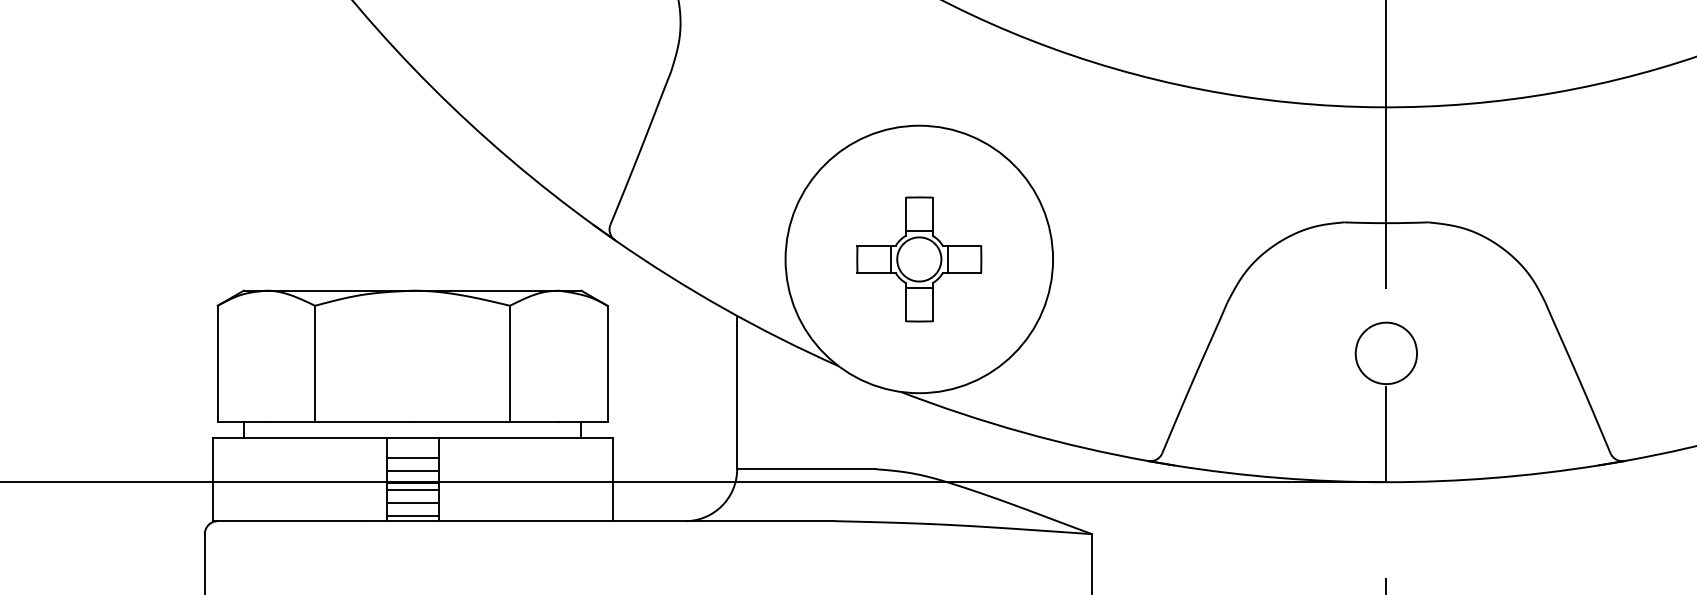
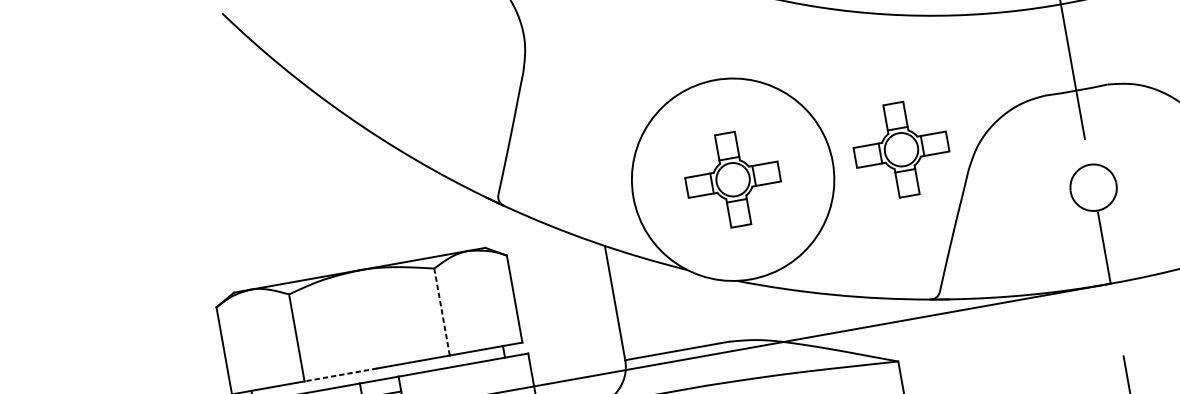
part: (1145, 259) -> (901, 149), added
line: (510, 363) -> (442, 311), solid -> dashed
line: (363, 422) -> (340, 374), solid -> dashed

